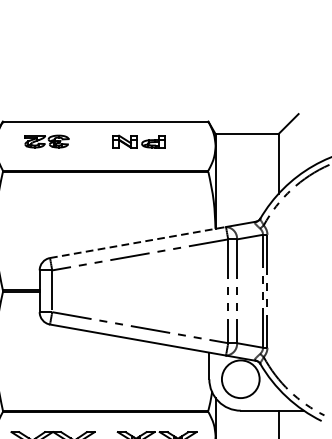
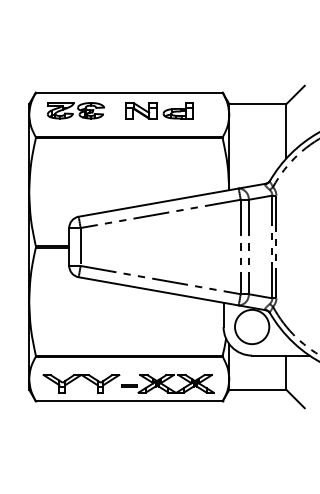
part: (46, 141) -> (75, 110), size x1.43
part: (138, 141) -> (159, 110), size x1.43
line: (138, 242) -> (159, 202), dashed -> solid

